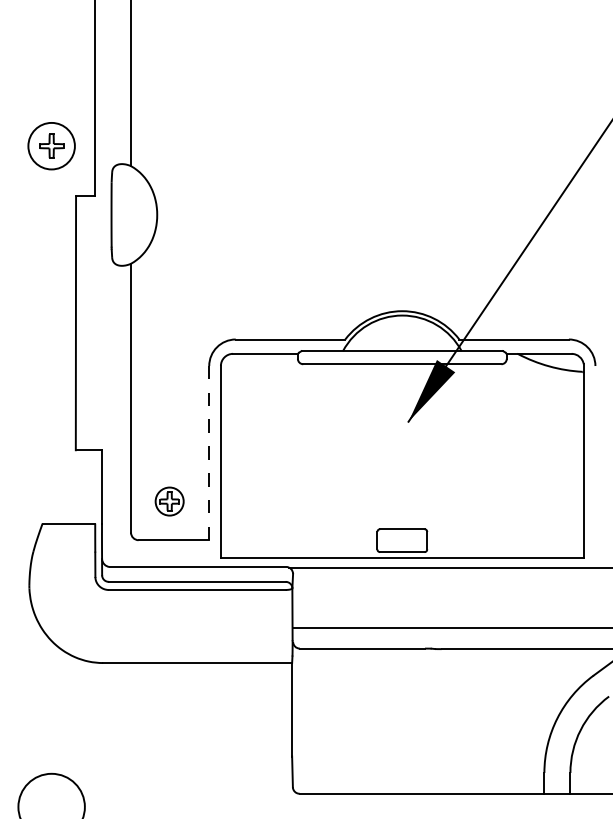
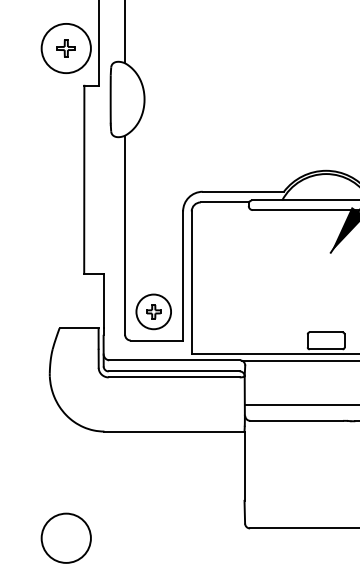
circle: (51, 145) -> (66, 48), size x1.43
line: (209, 452) -> (183, 275), dashed -> solid
circle: (169, 501) -> (153, 311), size x1.67

